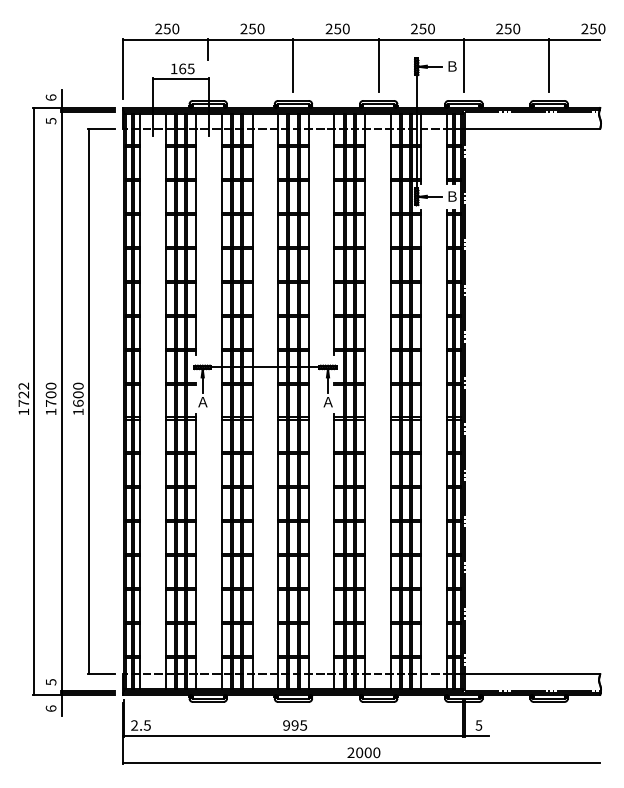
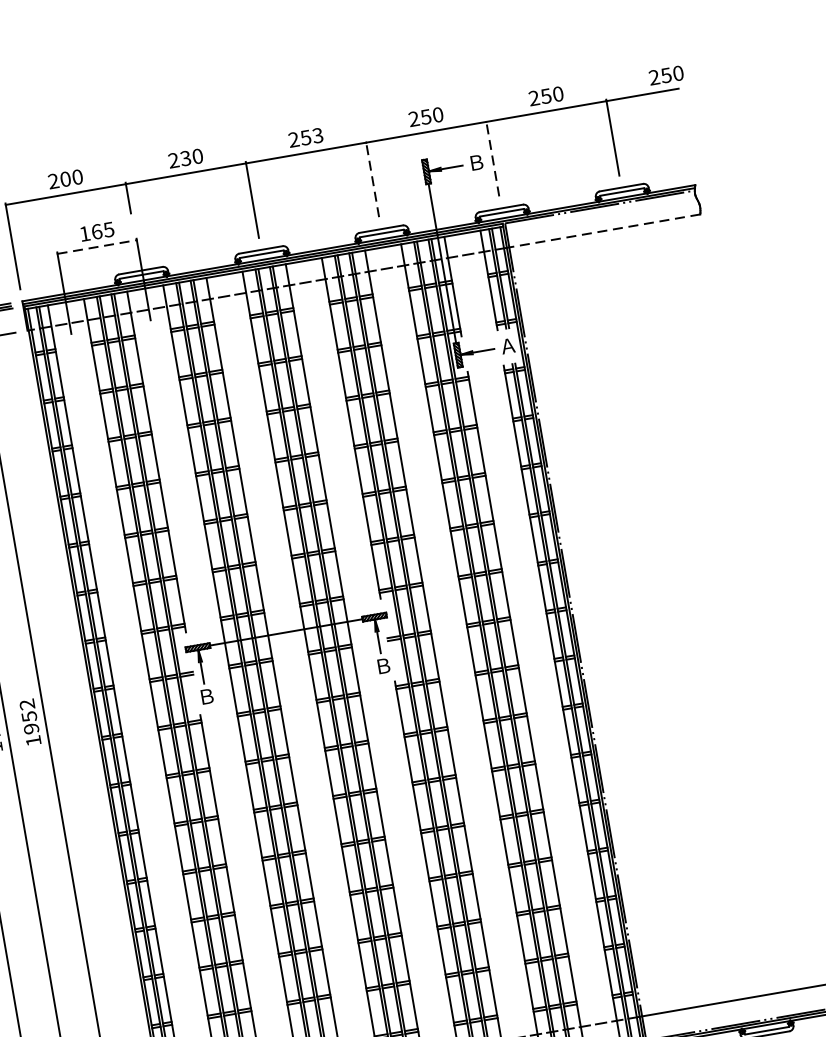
text: (166, 28) -> (64, 178), 250 -> 200
text: (252, 28) -> (185, 157), 250 -> 230
text: (345, 29) -> (316, 136), 250 -> 253
line: (378, 65) -> (372, 179), solid -> dashed
line: (463, 65) -> (492, 158), solid -> dashed
line: (181, 79) -> (97, 246), solid -> dashed
line: (531, 128) -> (603, 230), solid -> dashed
text: (451, 196) -> (507, 346), Ｂ -> Ａ
text: (78, 394) -> (29, 716), 1600 -> 1952
text: (202, 402) -> (206, 697), Ａ -> Ｂ
text: (327, 402) -> (382, 666), Ａ -> Ｂ

